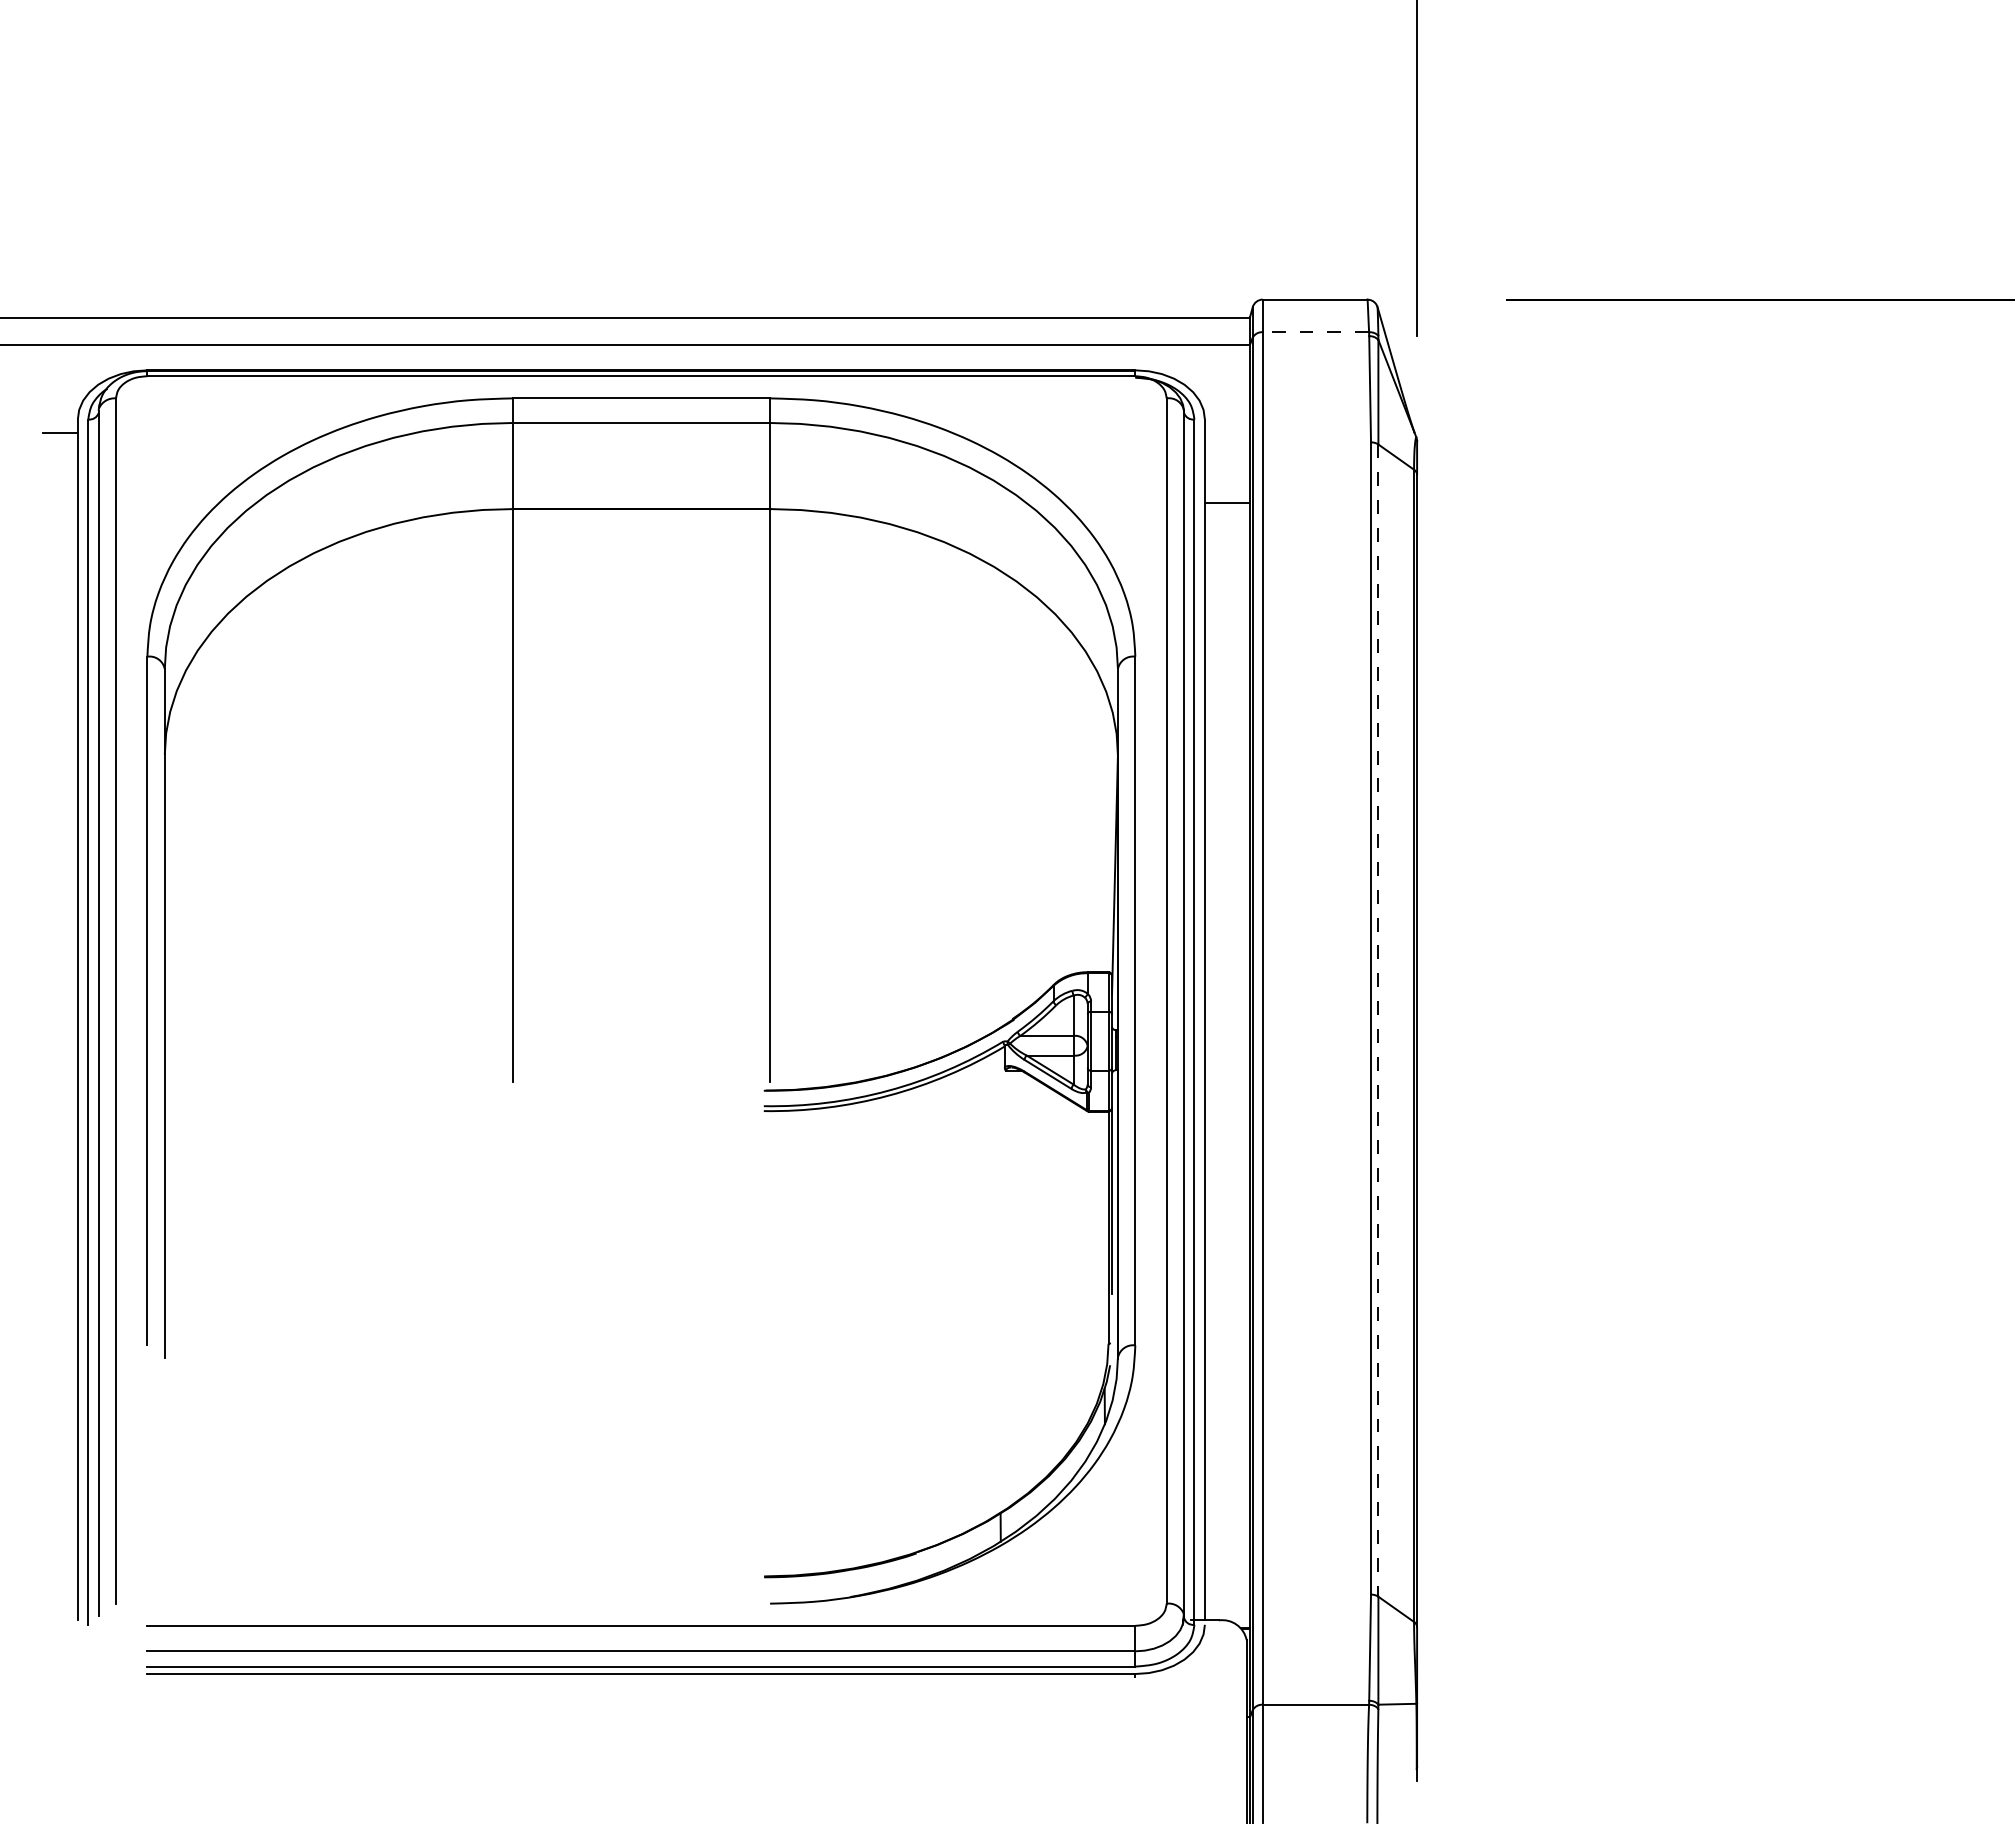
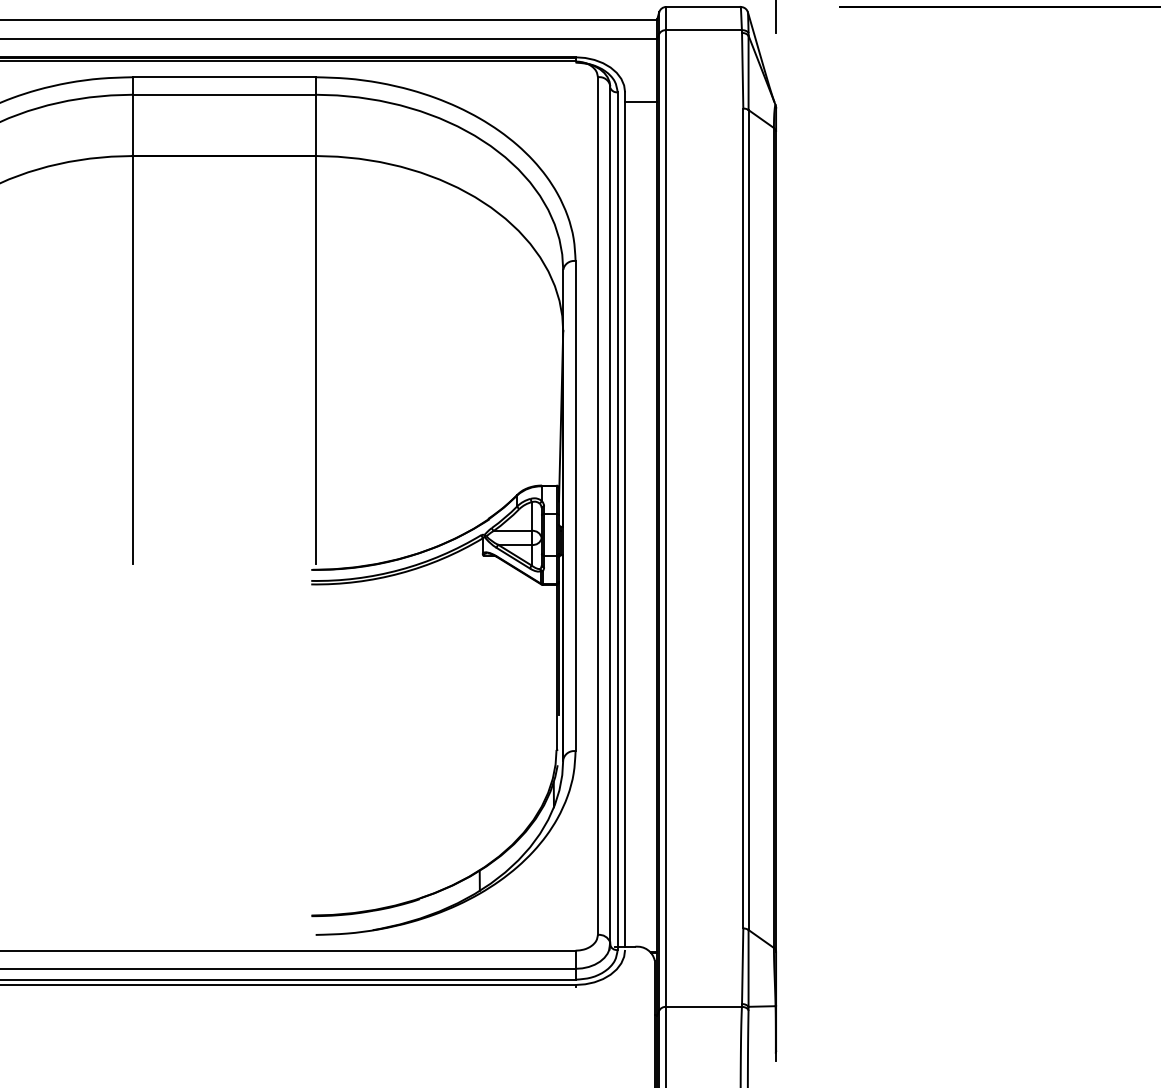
line: (1315, 332) -> (703, 30), dashed -> solid
line: (1227, 503) -> (641, 102), moved
line: (1378, 1021) -> (748, 520), dashed -> solid

